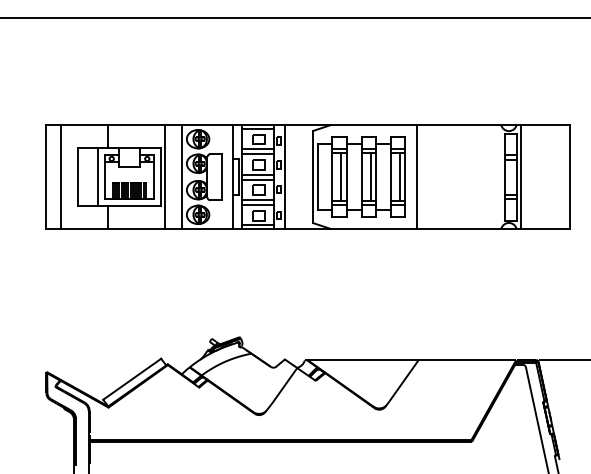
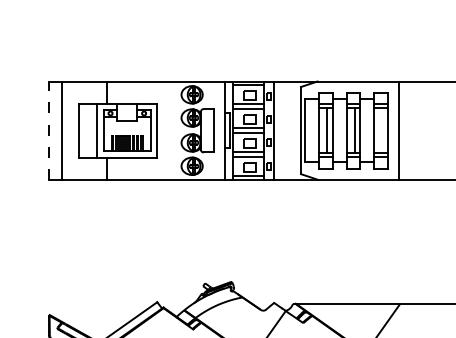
line: (399, 176) -> (382, 130), removed
line: (46, 177) -> (48, 131), solid -> dashed
line: (165, 177) -> (161, 131), removed
line: (181, 177) -> (176, 131), removed

